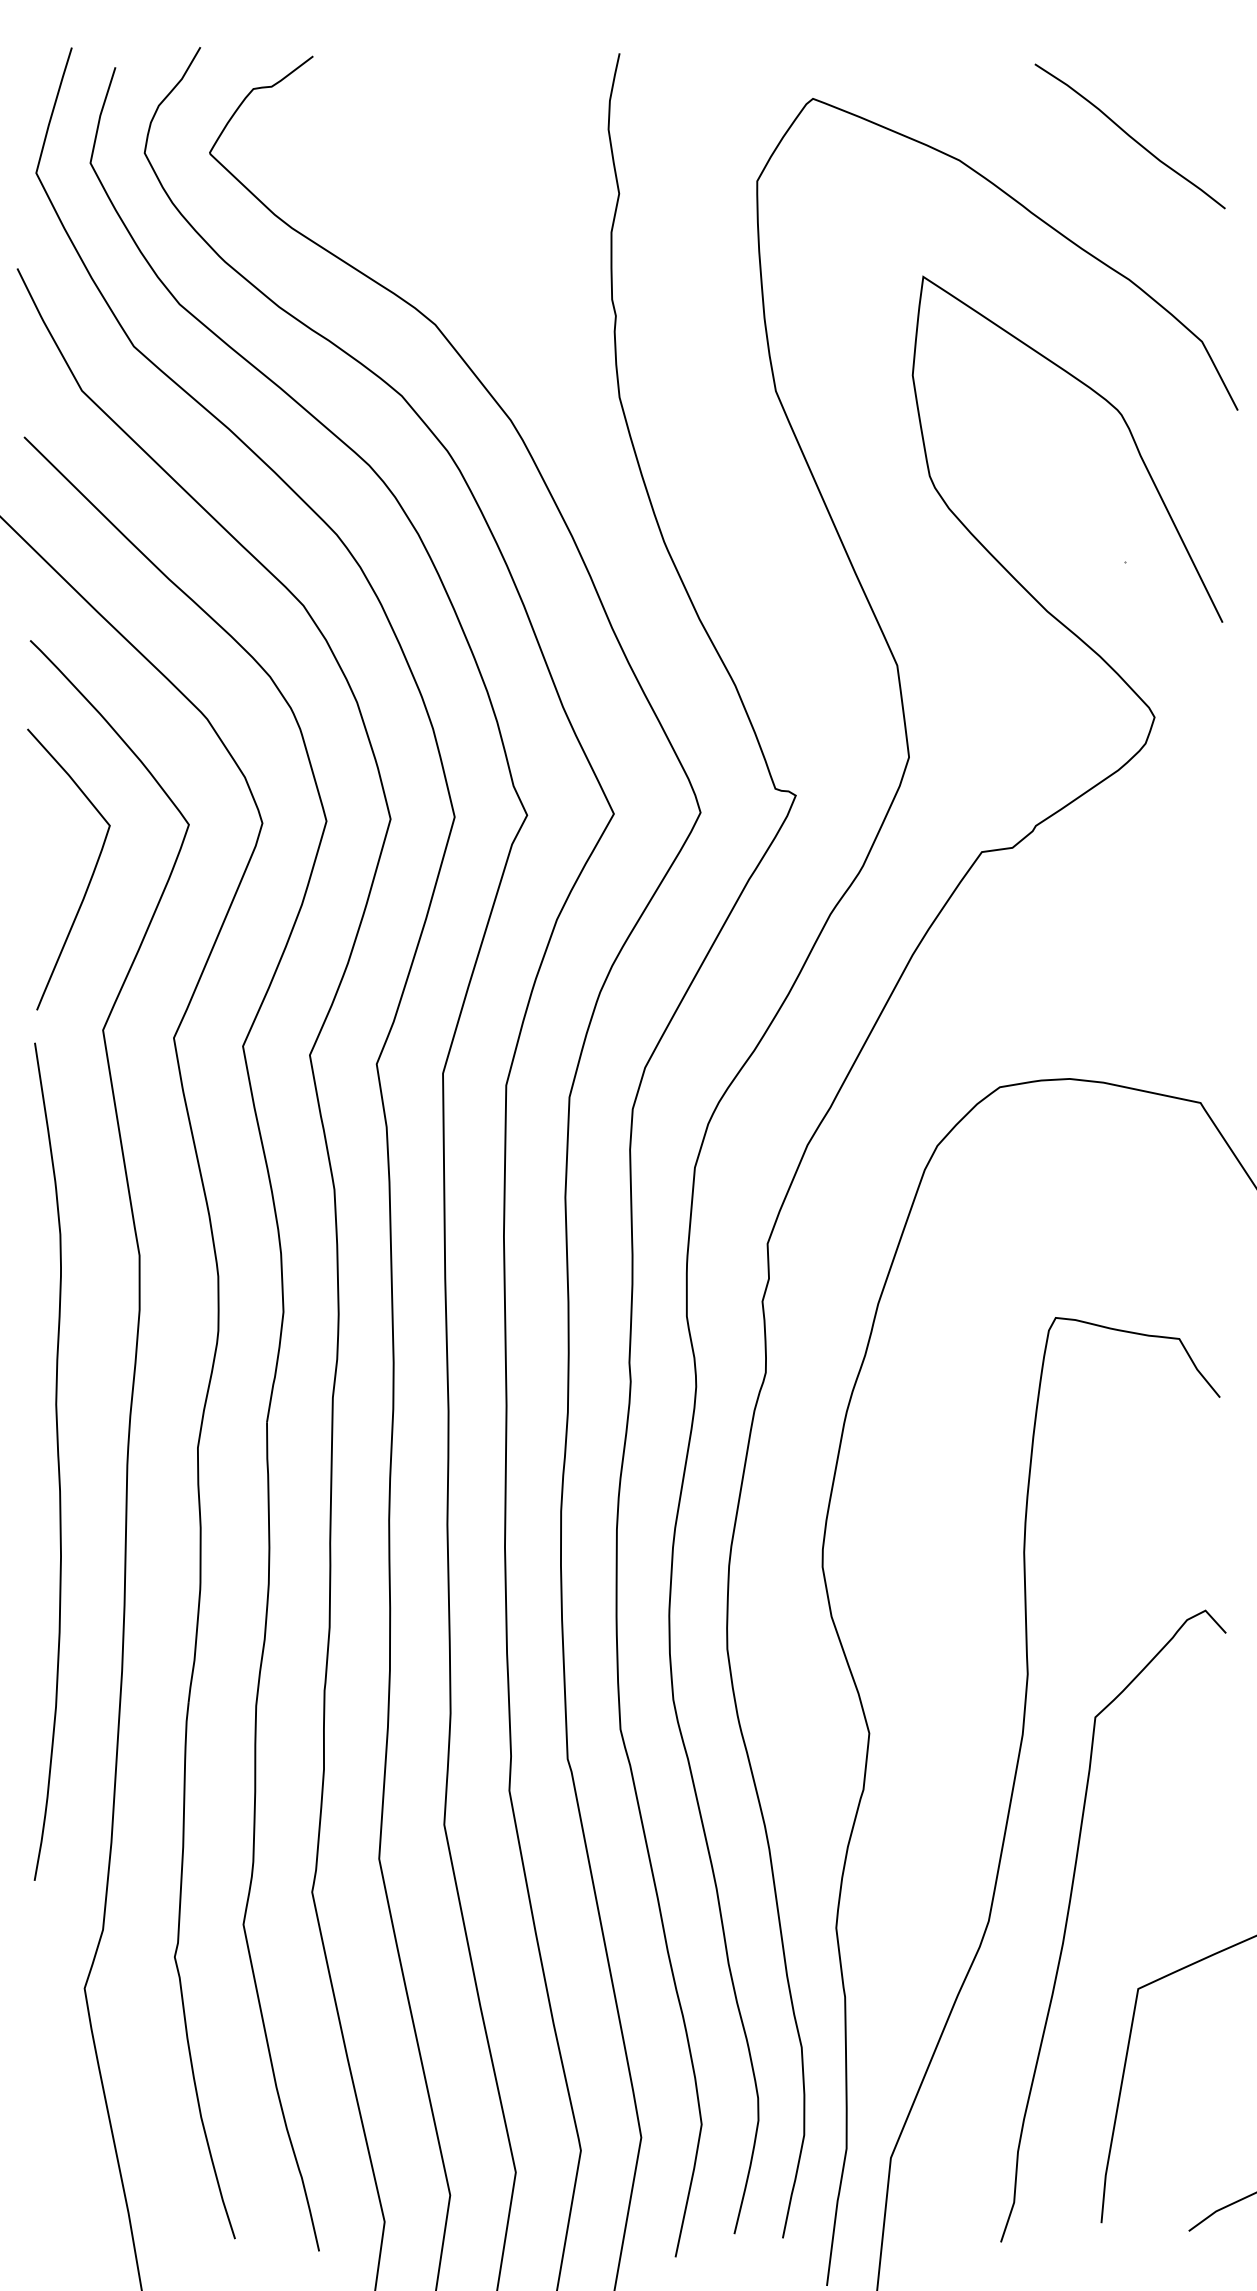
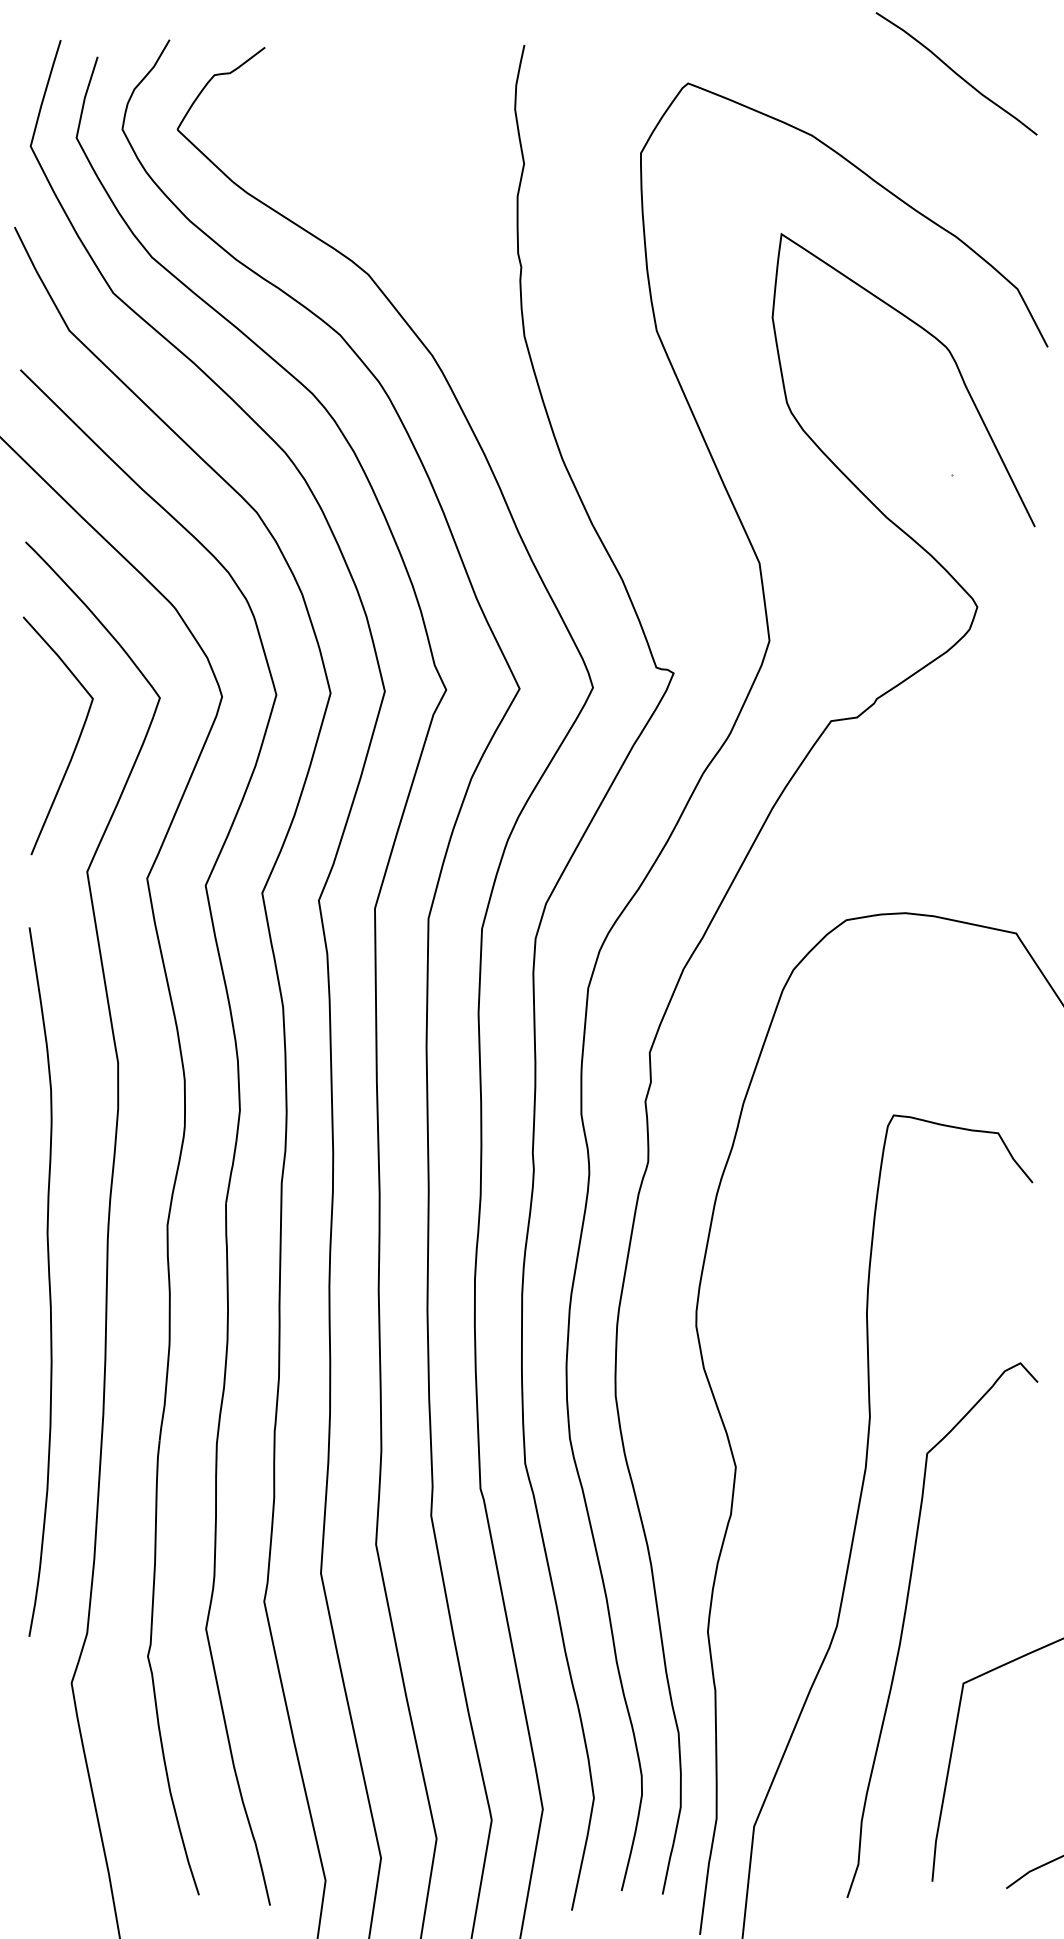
curve: (1129, 136) -> (956, 73), moved
curve: (57, 1461) -> (48, 1281), moved

